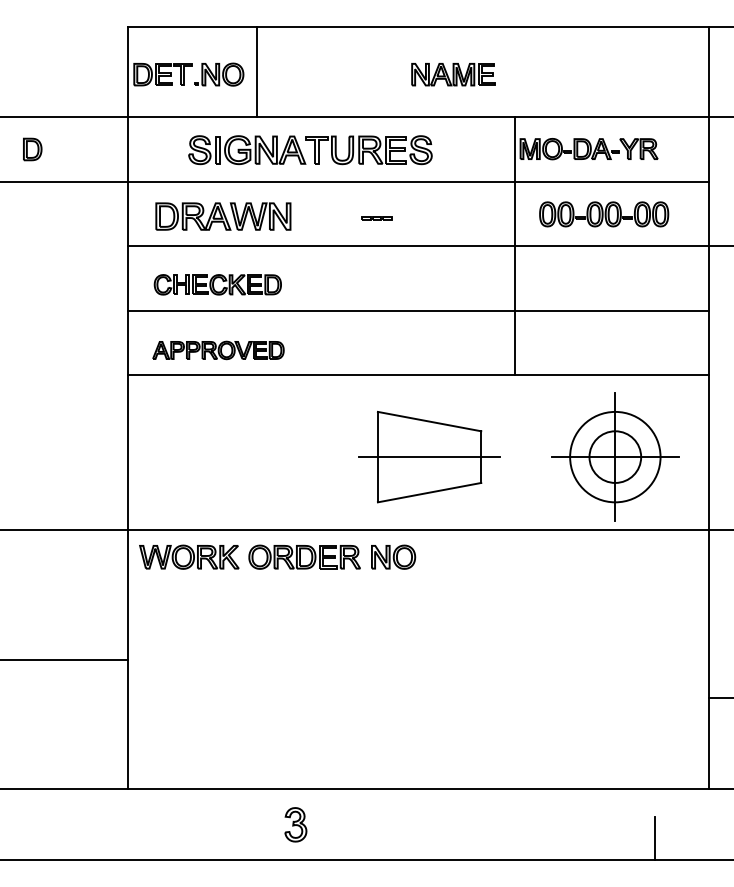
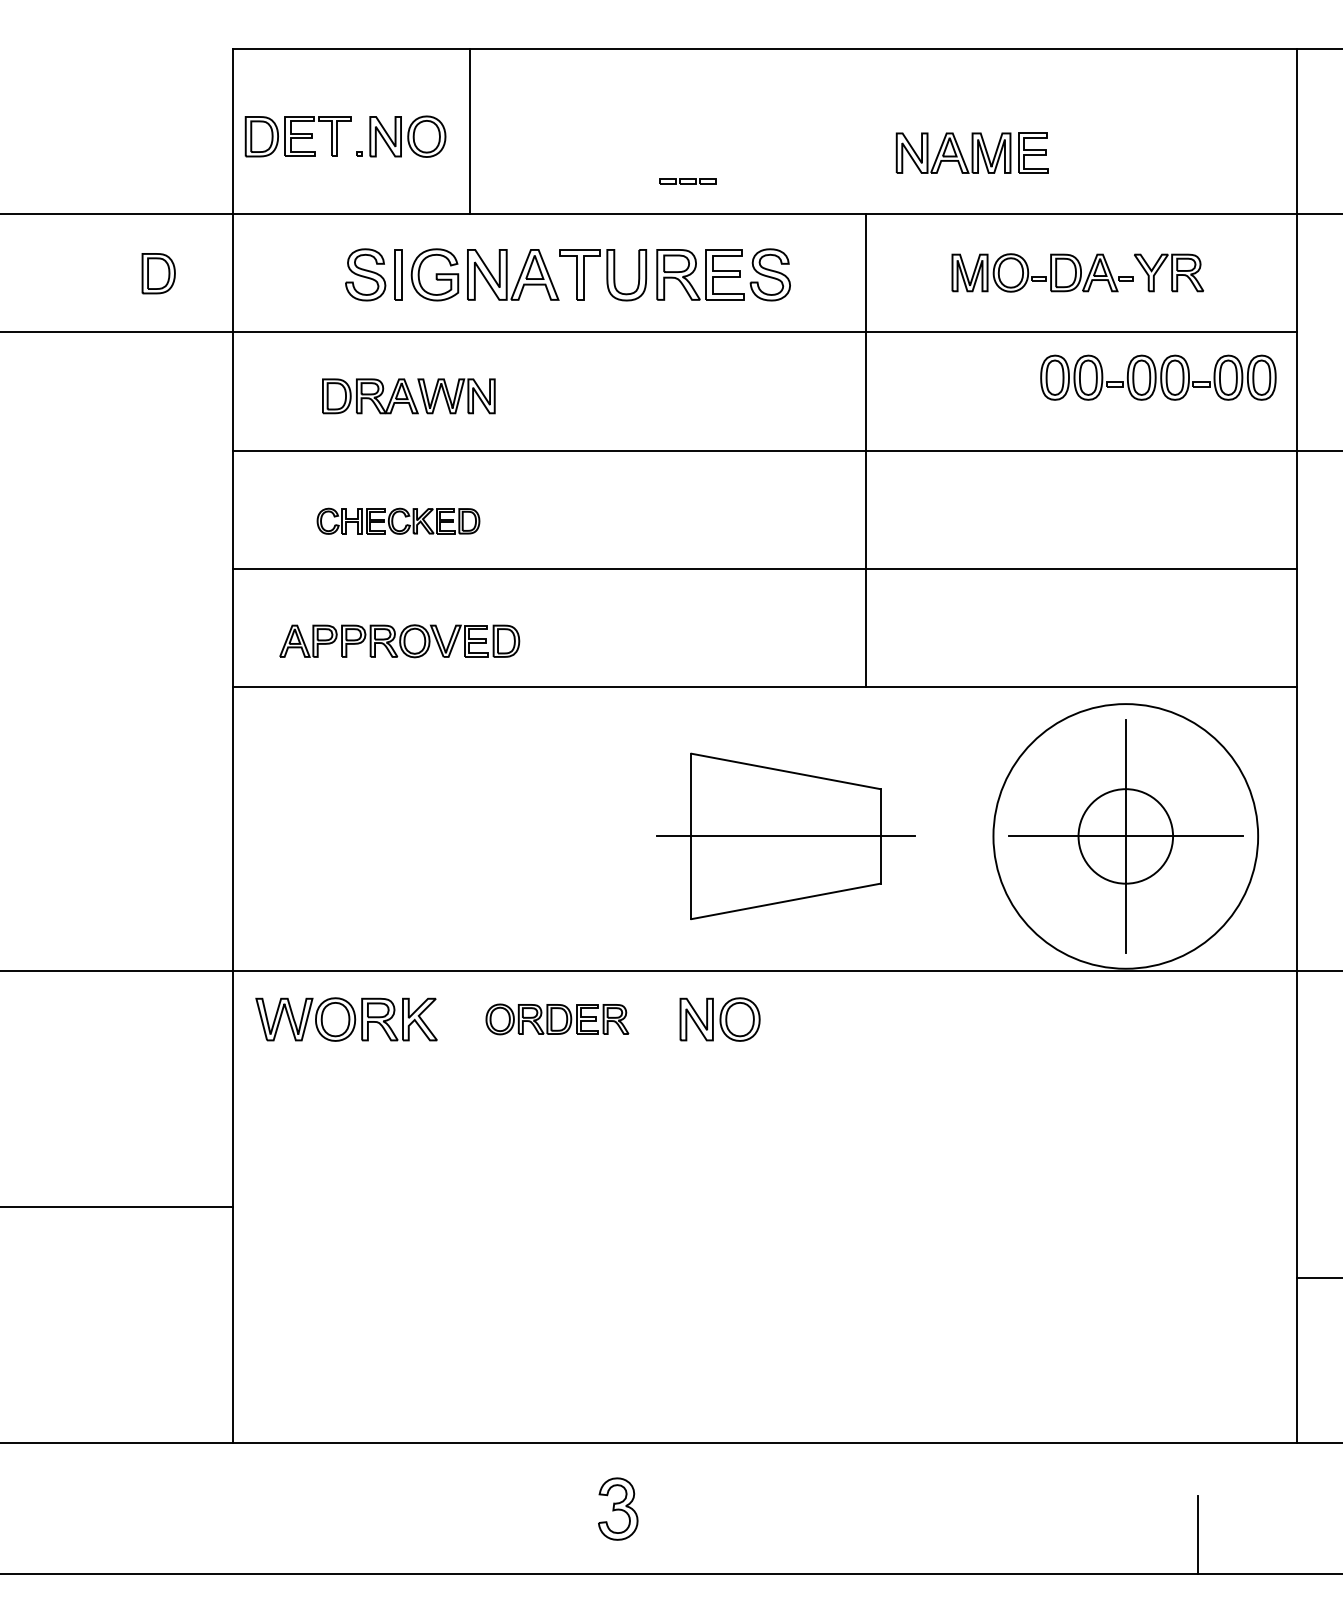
part: (453, 74) -> (972, 152), moved
part: (32, 149) -> (158, 273), moved
part: (604, 214) -> (1159, 377), moved
part: (223, 216) -> (408, 396), size x0.7
line: (376, 217) -> (687, 180), moved
line: (515, 246) -> (866, 451), moved
part: (217, 284) -> (398, 520), size x0.7
circle: (615, 456) -> (1126, 835), size x1.6
part: (304, 556) -> (557, 1018), size x0.7
part: (295, 824) -> (617, 1508), moved

